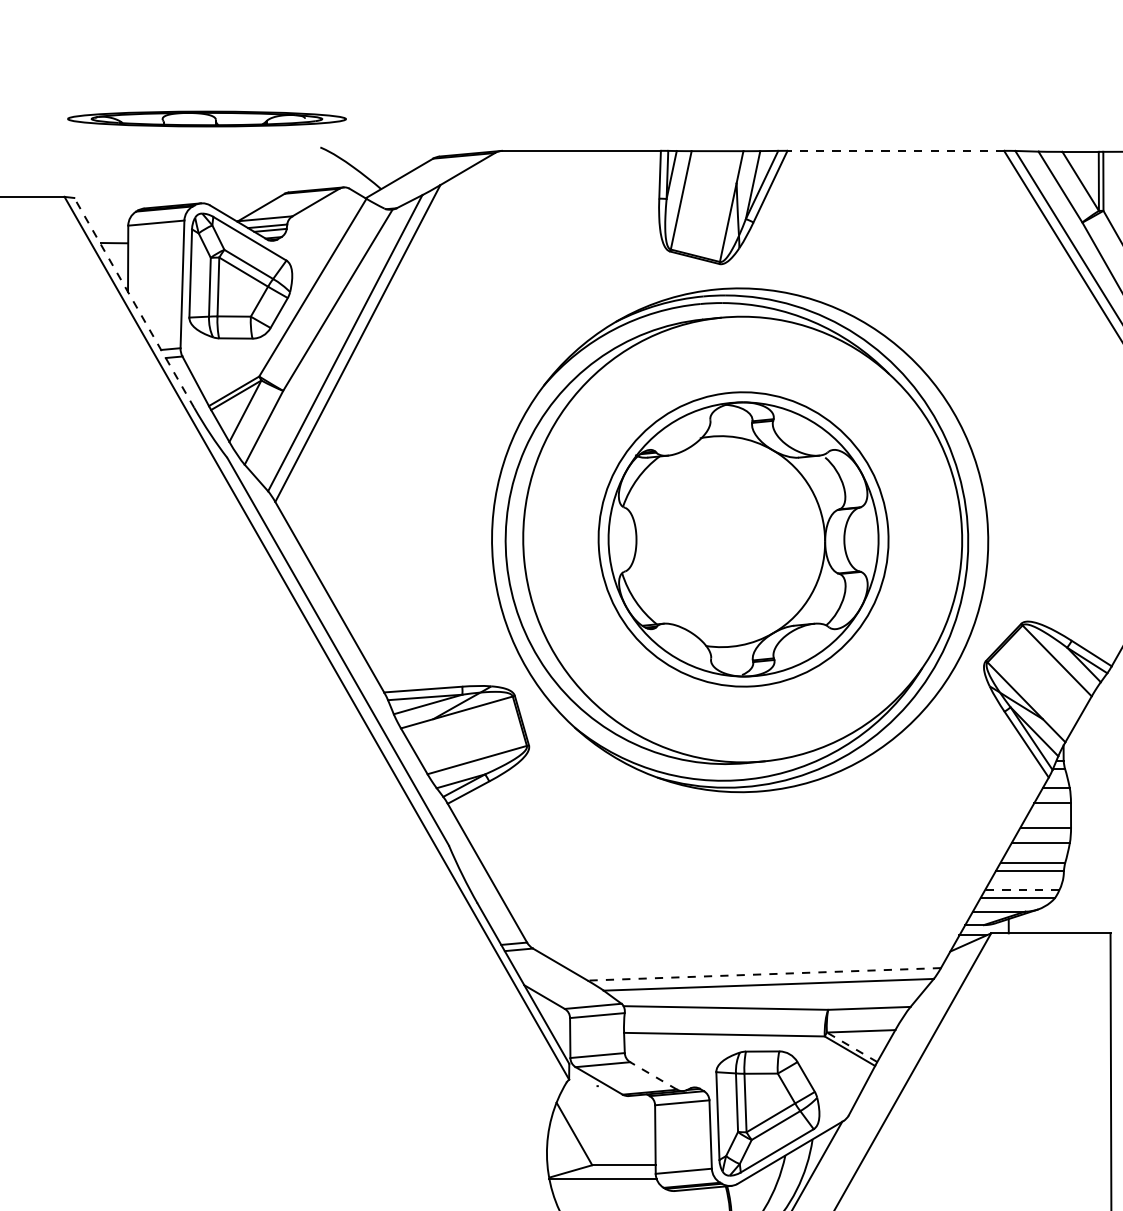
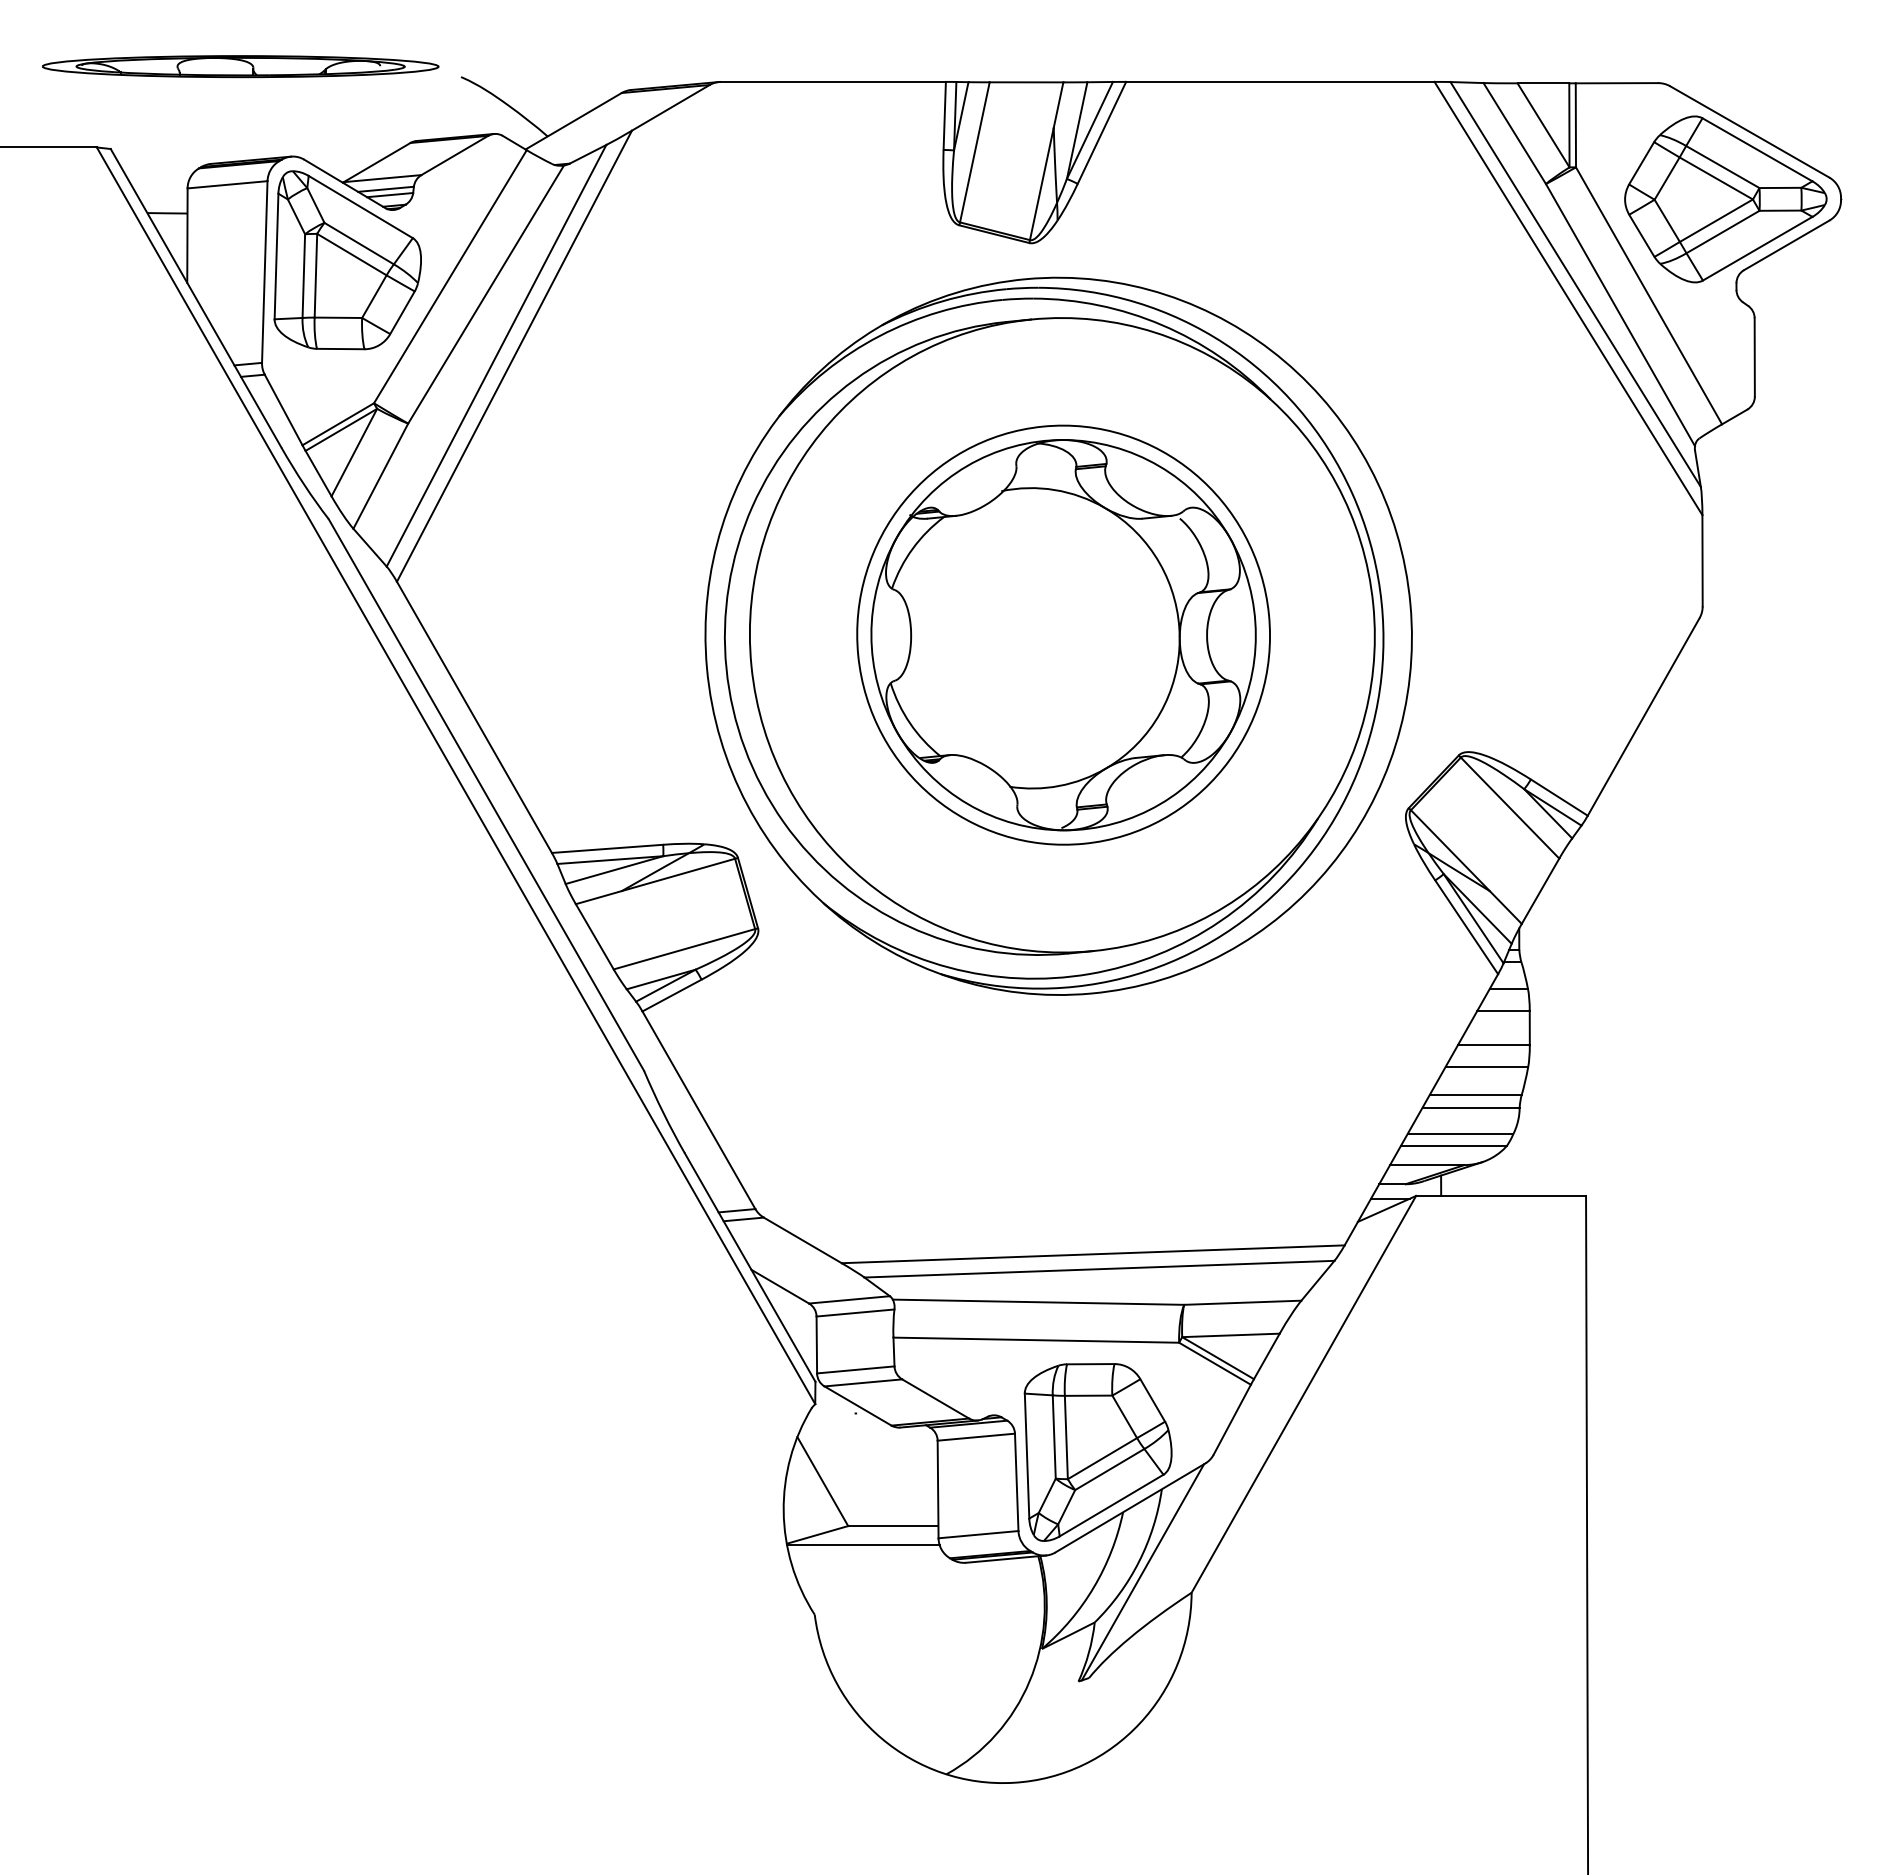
part: (206, 118) -> (240, 66), moved
line: (895, 150) -> (1279, 81), dashed -> solid
line: (133, 302) -> (195, 297), dashed -> solid
line: (1022, 889) -> (1460, 1133), dashed -> solid
line: (764, 974) -> (1093, 1254), dashed -> solid
line: (852, 1047) -> (1218, 1358), dashed -> solid
line: (653, 1075) -> (935, 1398), dashed -> solid

